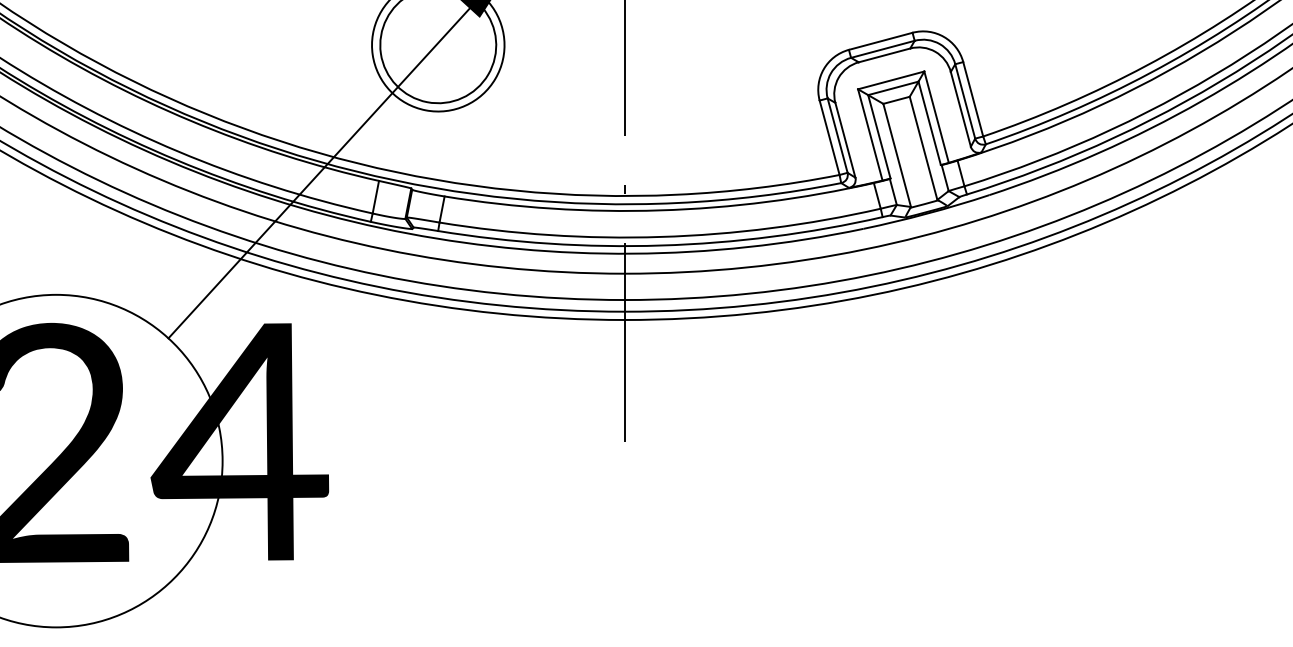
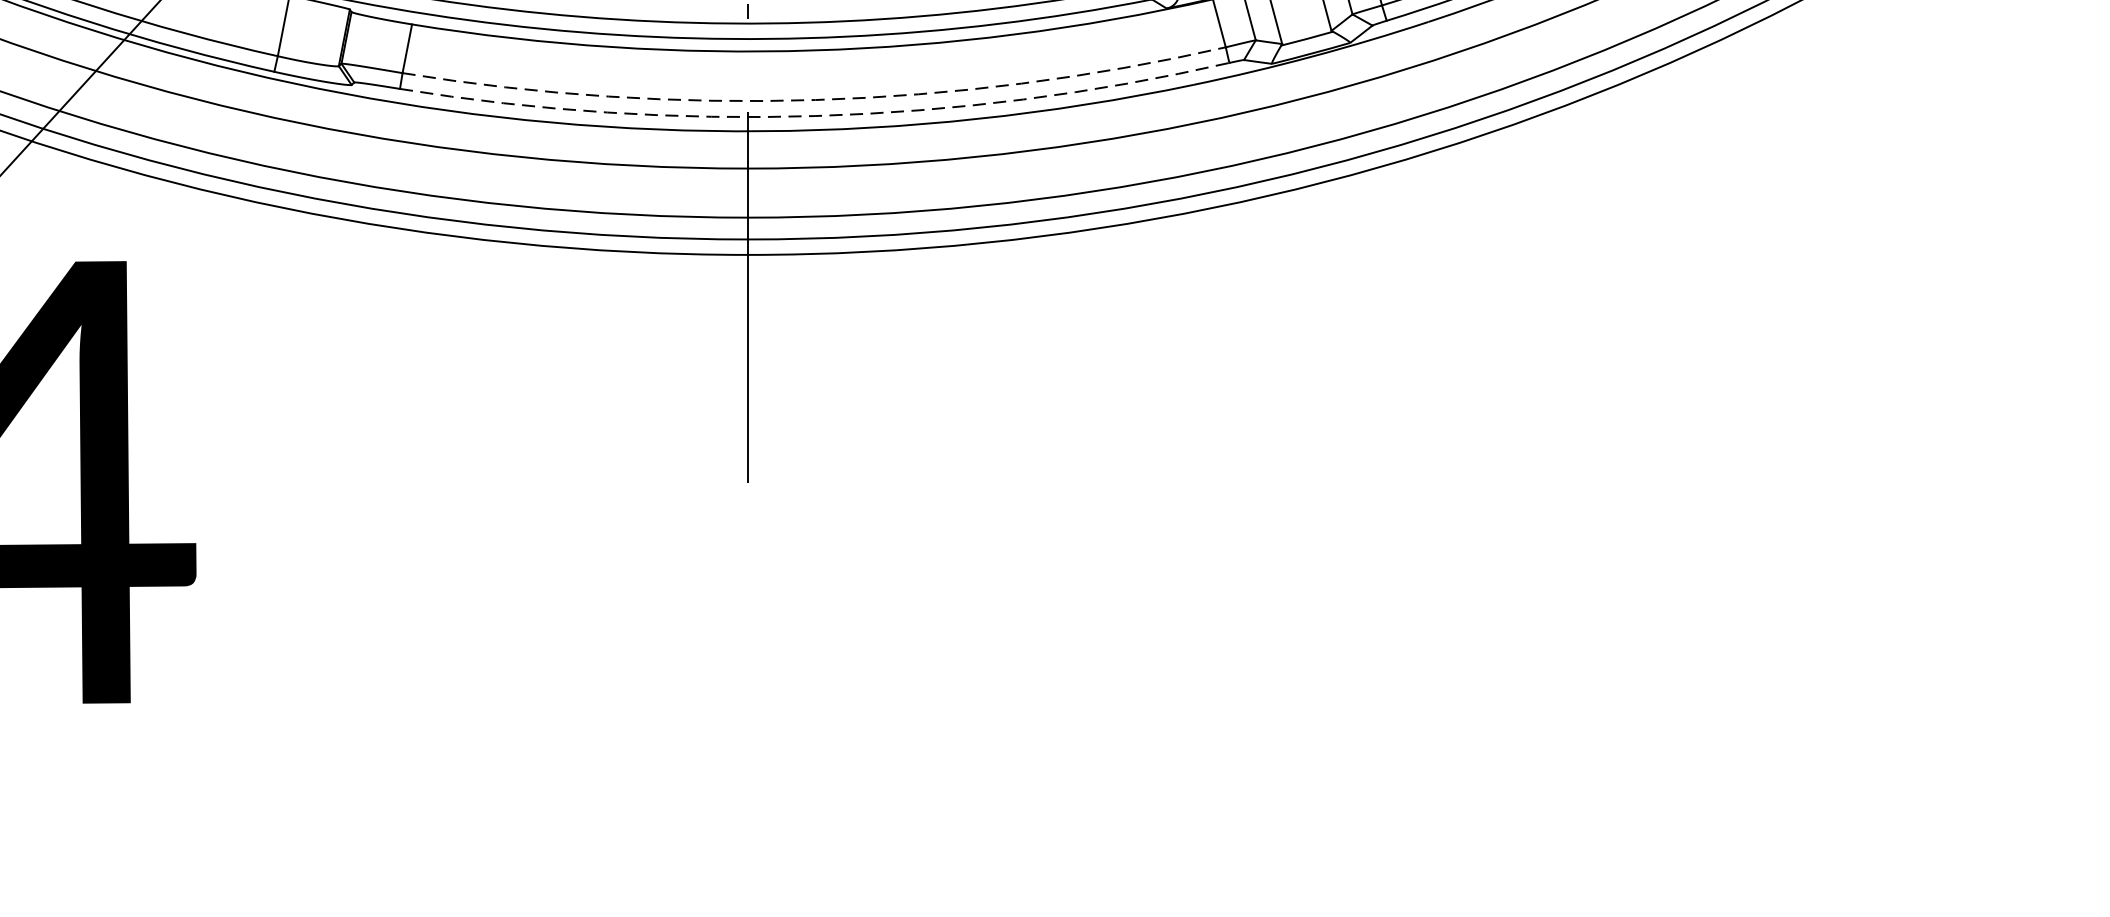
arc: (660, 236) -> (814, 99), solid -> dashed
arc: (661, 245) -> (816, 115), solid -> dashed

